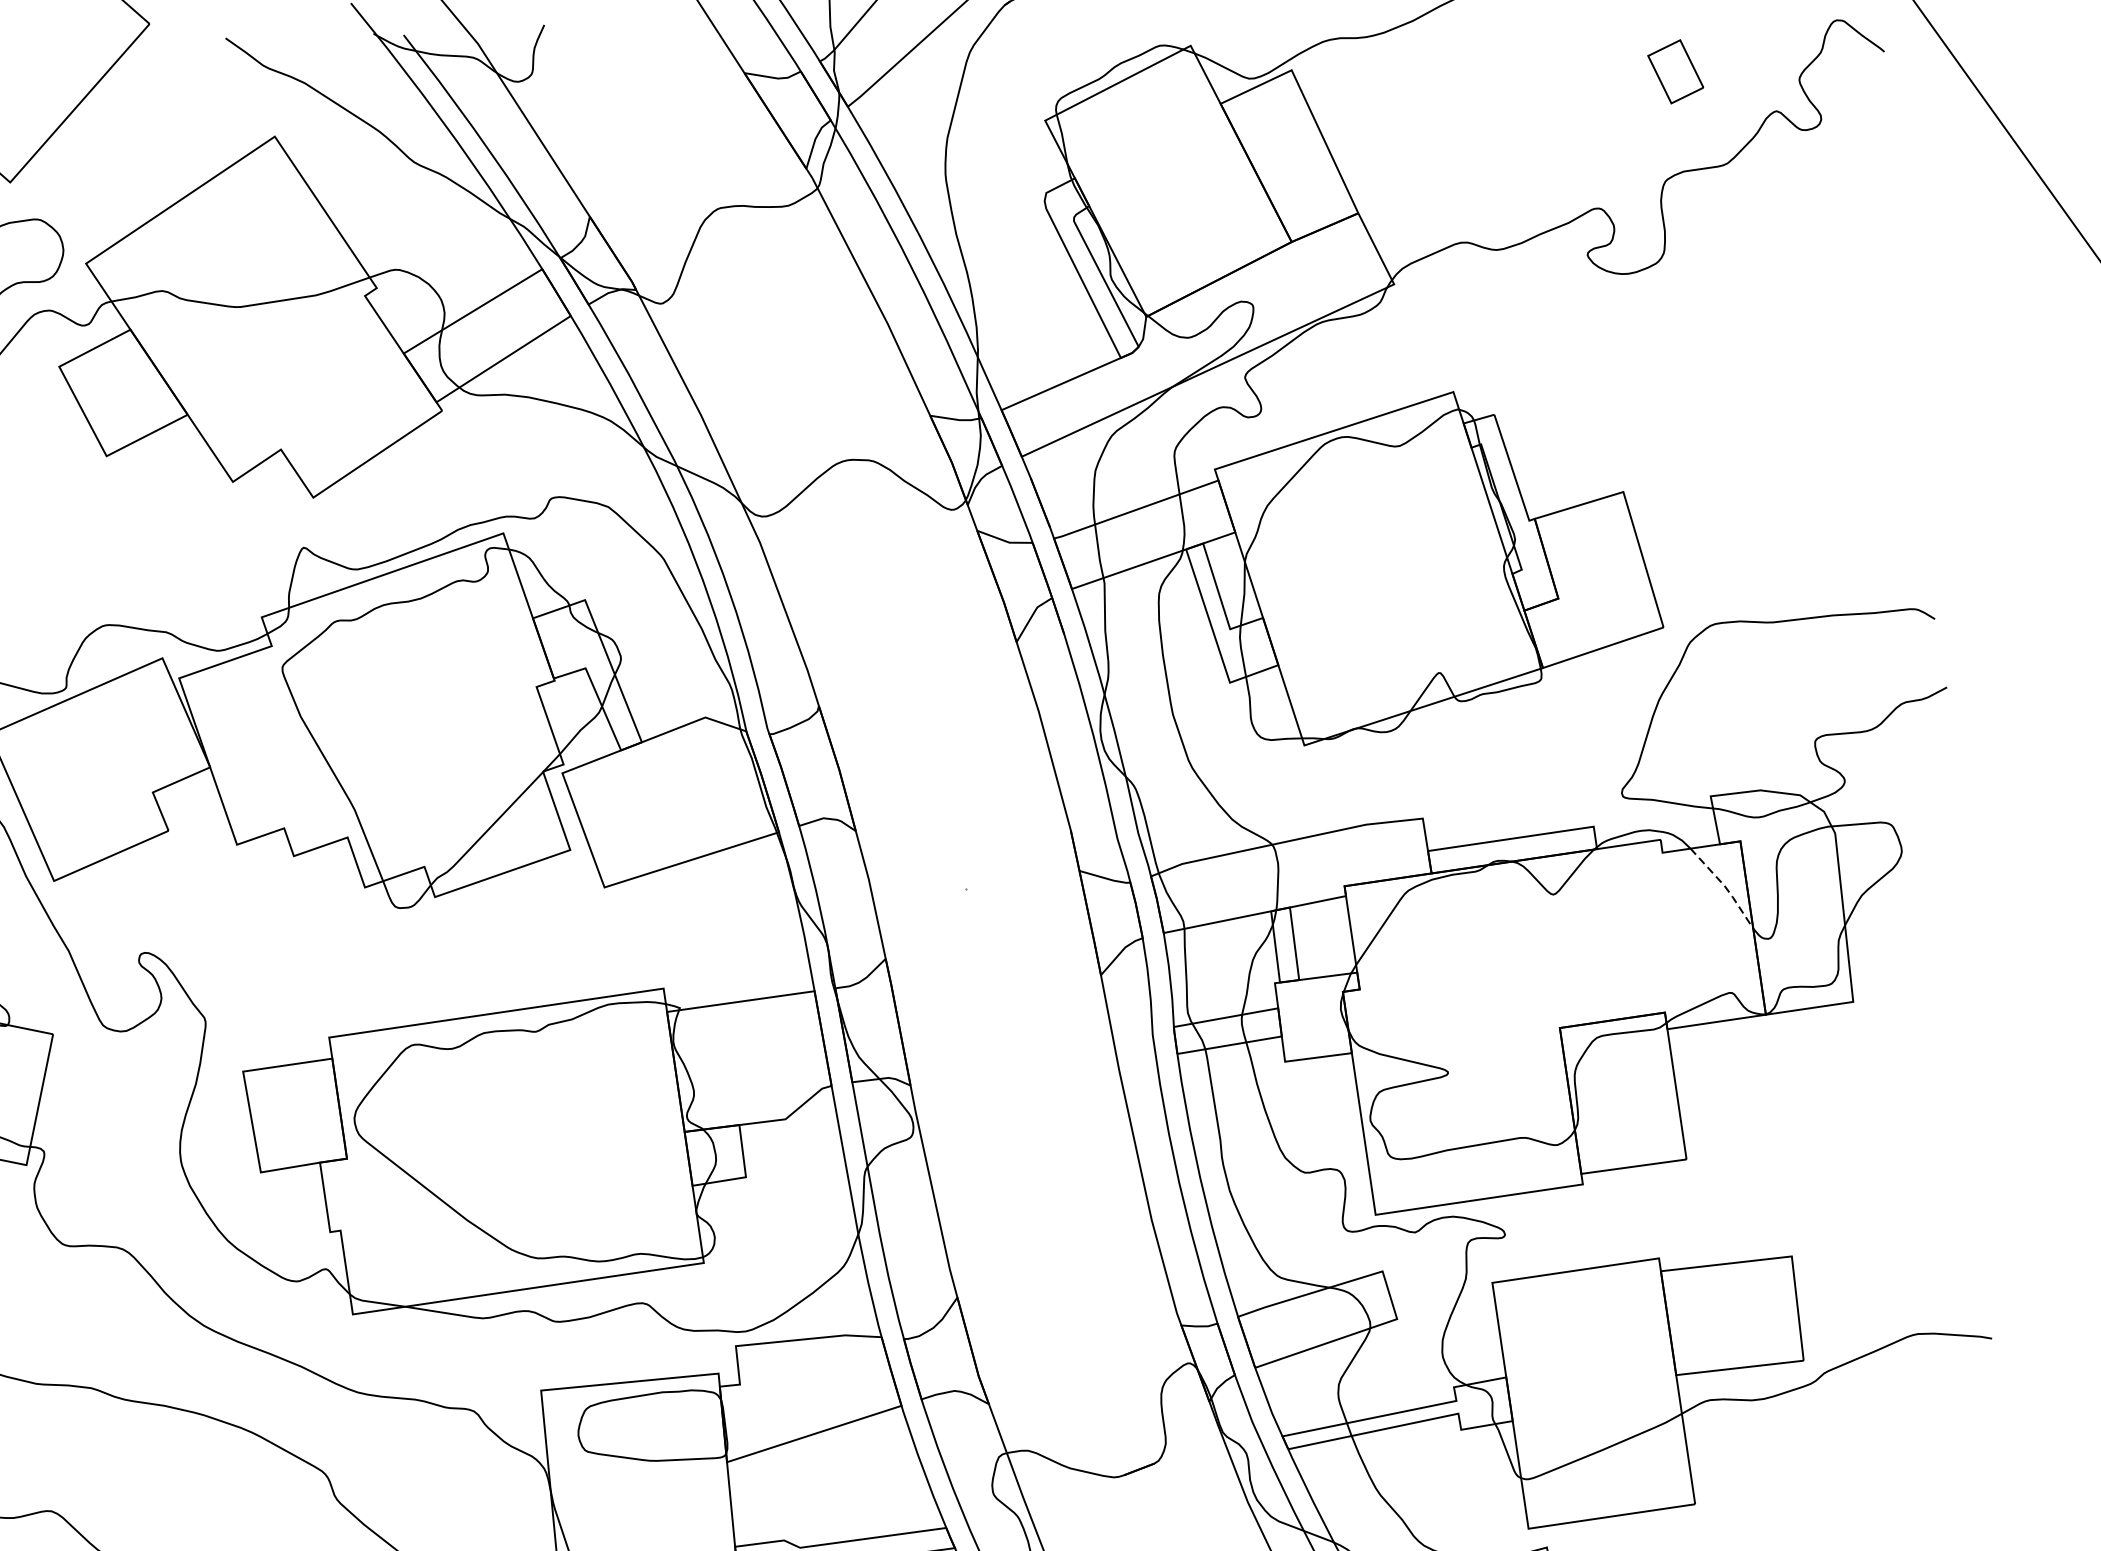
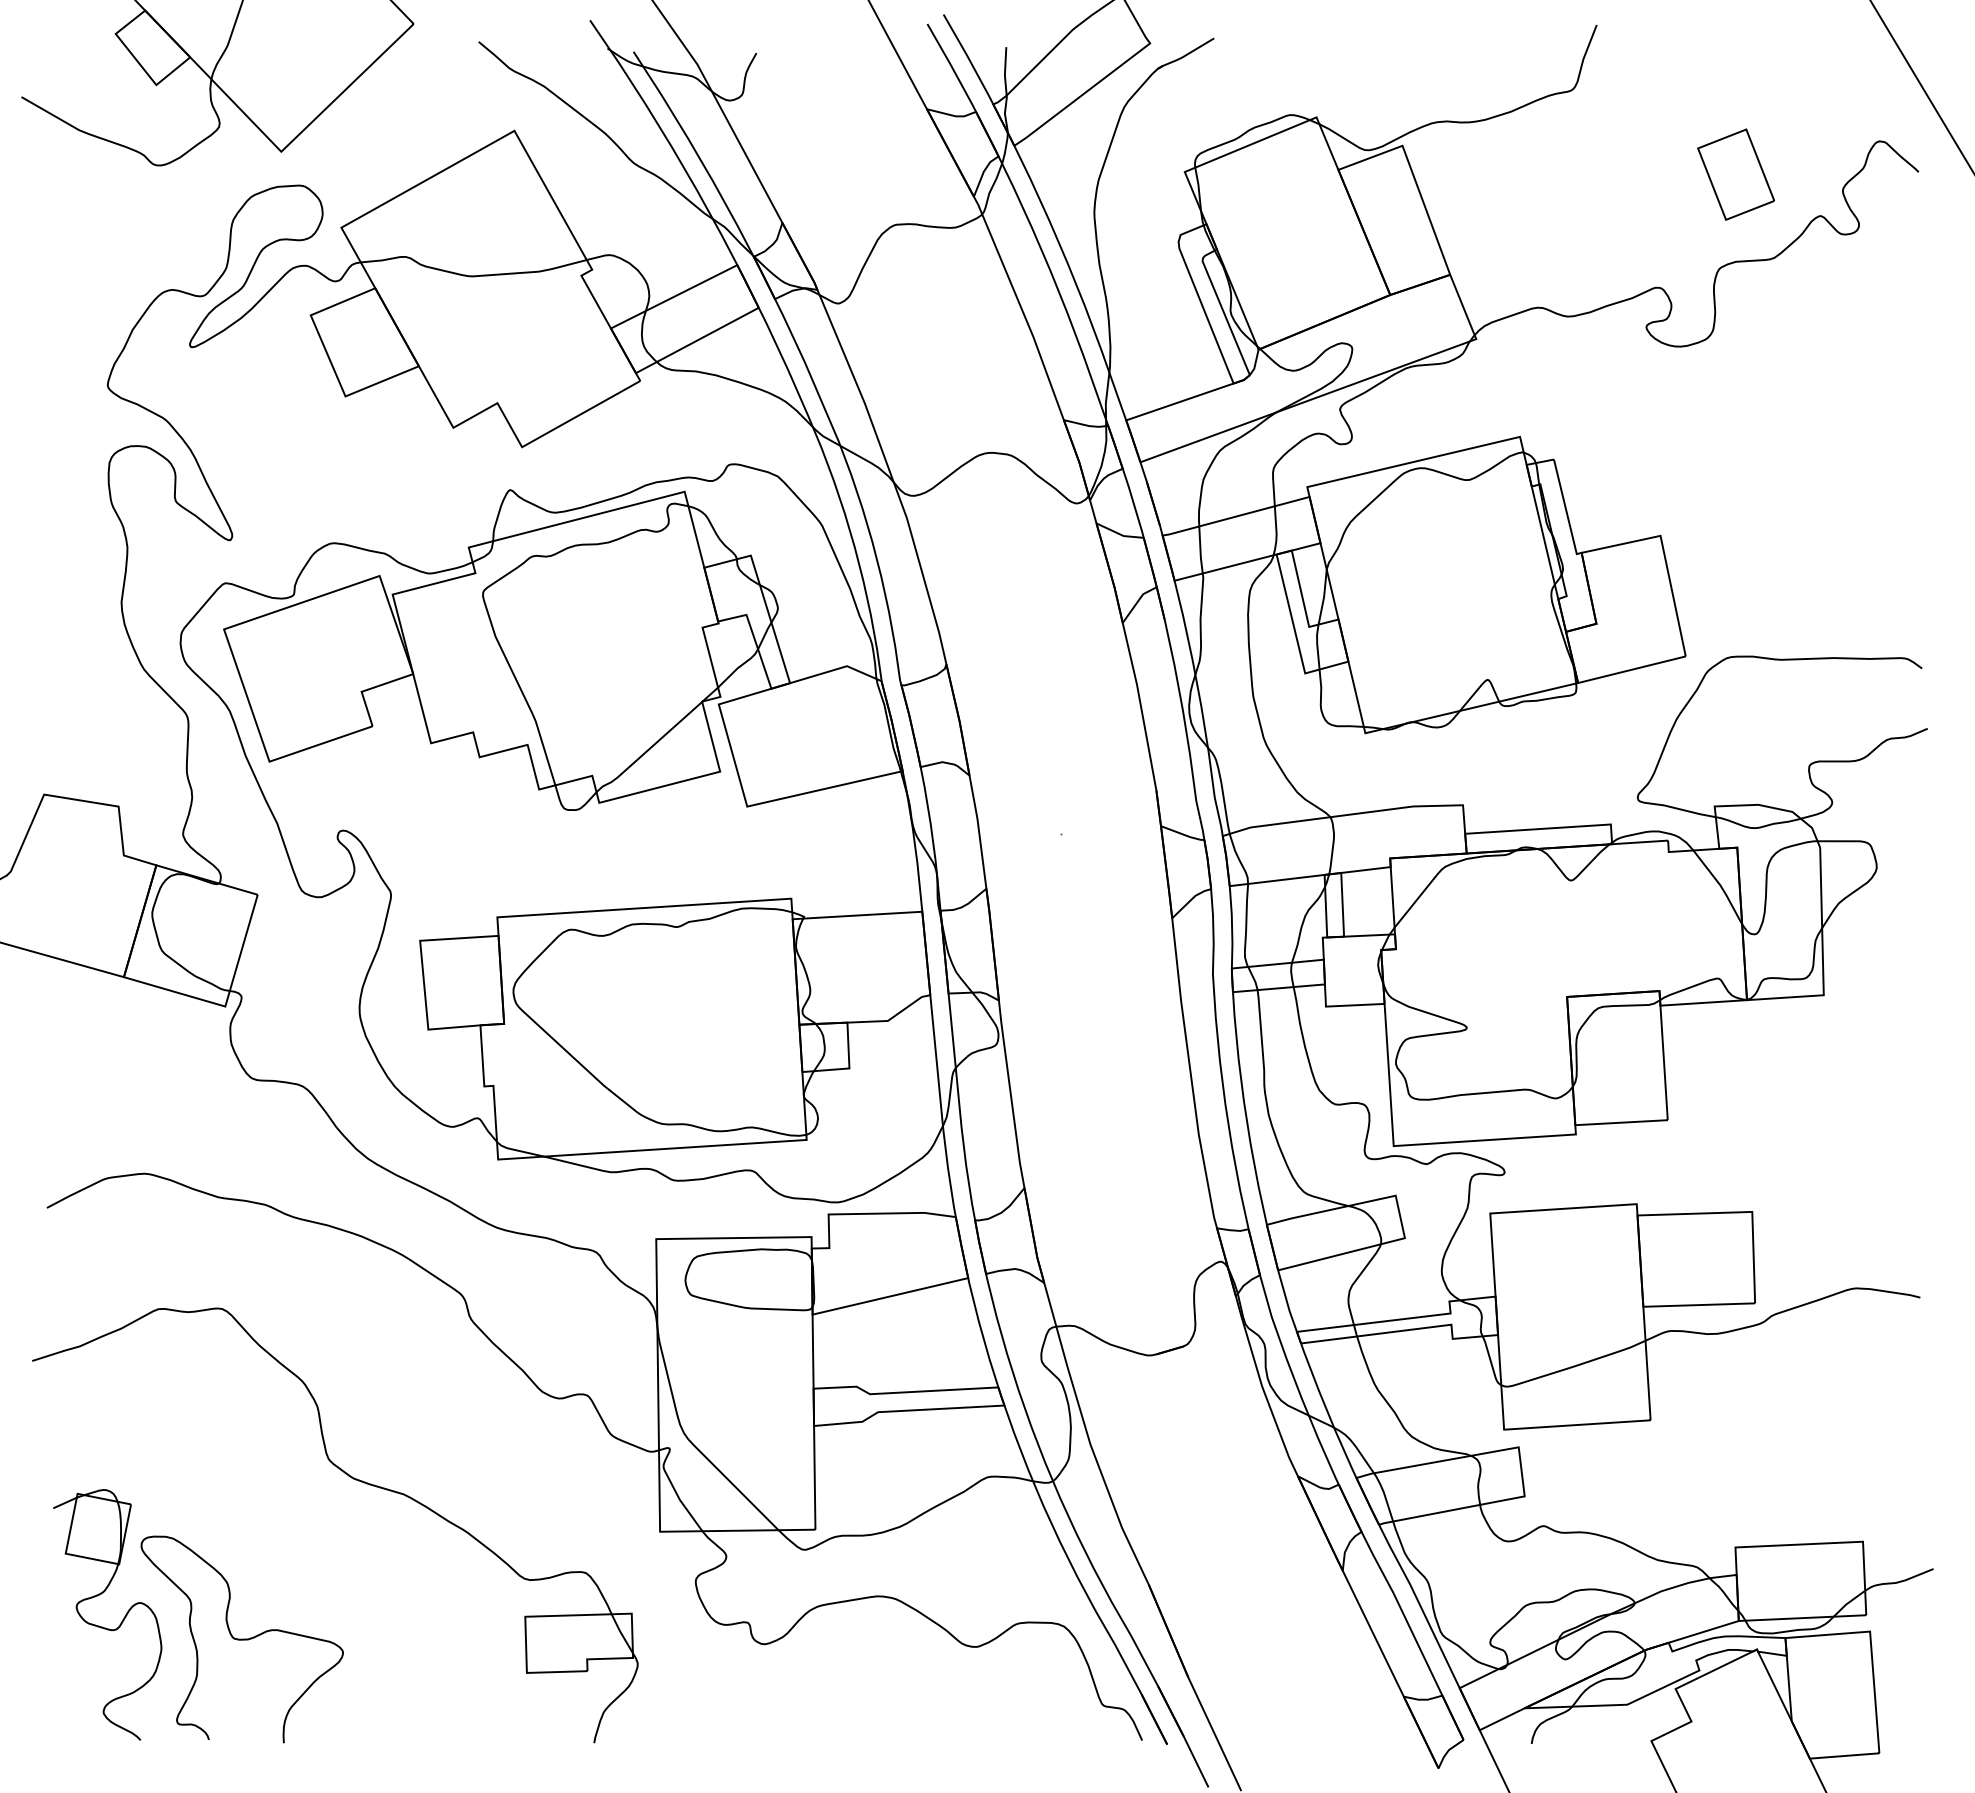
part: (1675, 71) -> (1735, 174), size x1.67
line: (1724, 887) -> (1720, 886), dashed -> solid

